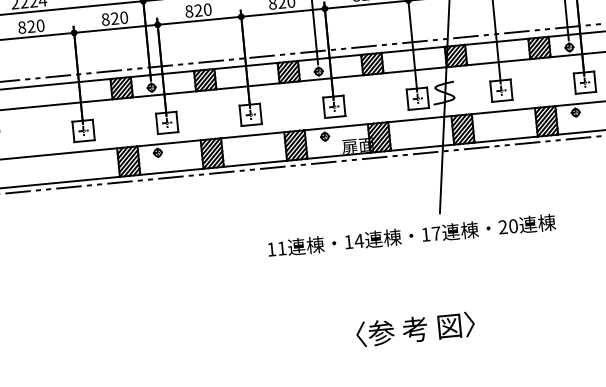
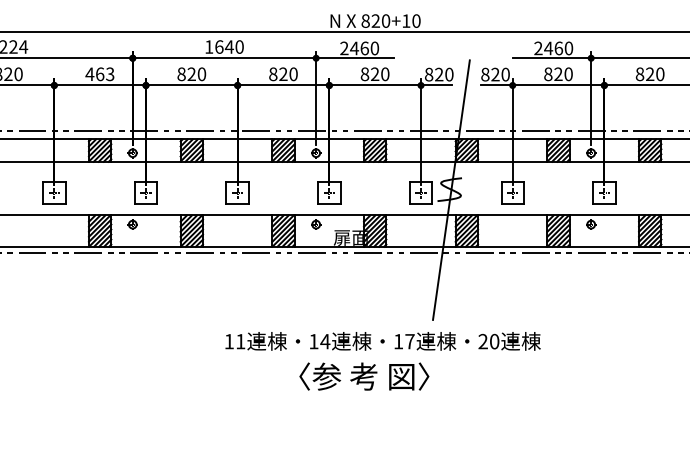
text: (114, 18) -> (99, 74), 820 -> 463
text: (411, 235) -> (382, 341), moved
text: (415, 329) -> (364, 376), moved

